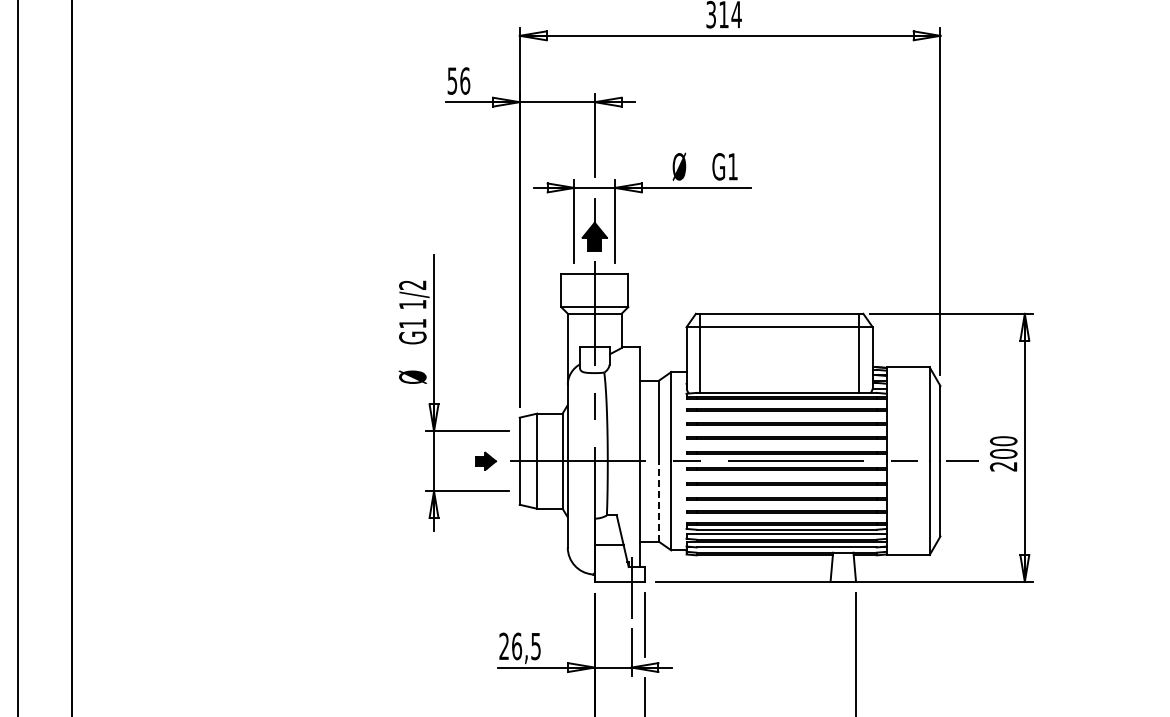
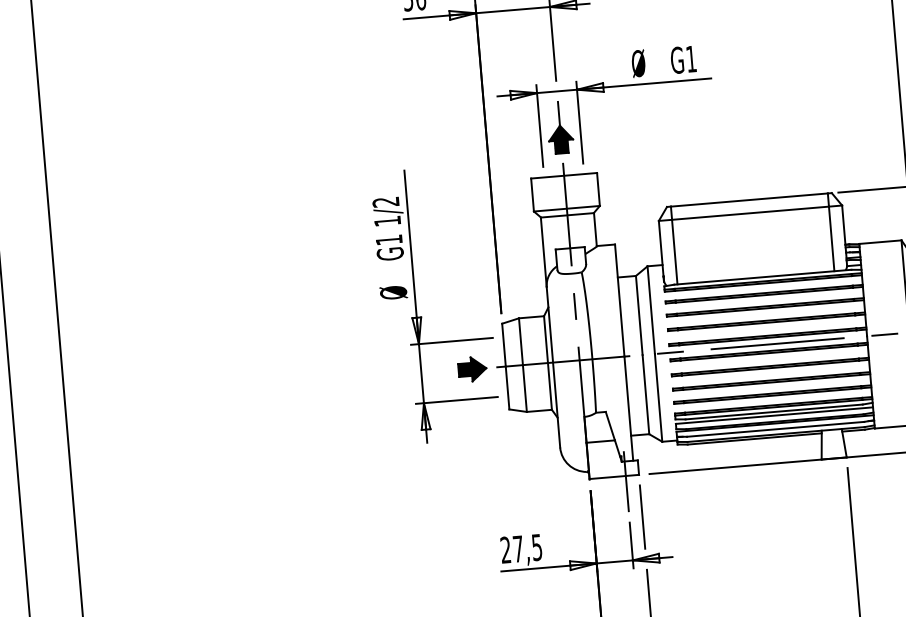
part: (486, 461) -> (473, 369), size x1.43
line: (658, 500) -> (645, 393), dashed -> solid
text: (517, 646) -> (518, 549), 26,5 -> 27,5

